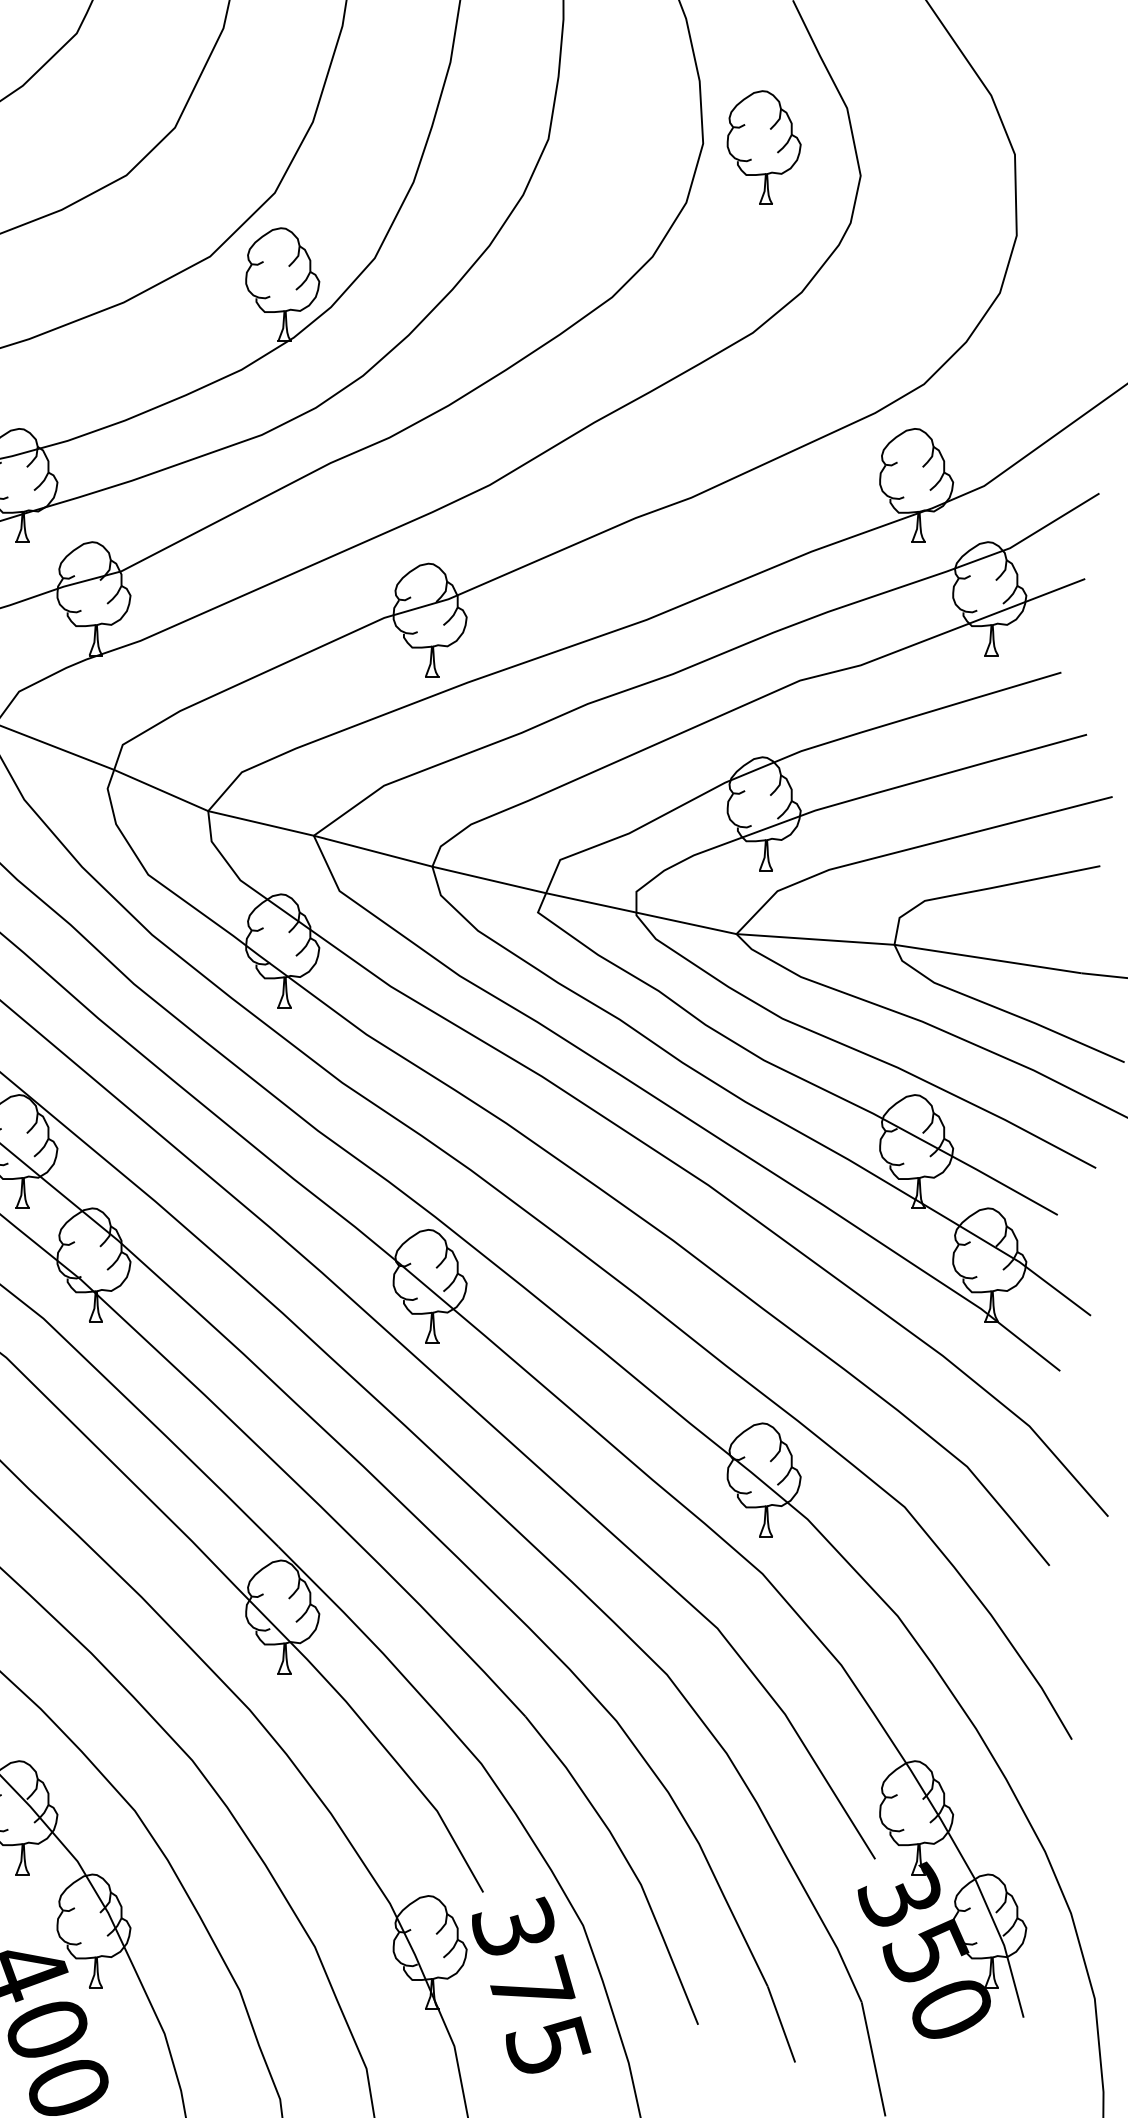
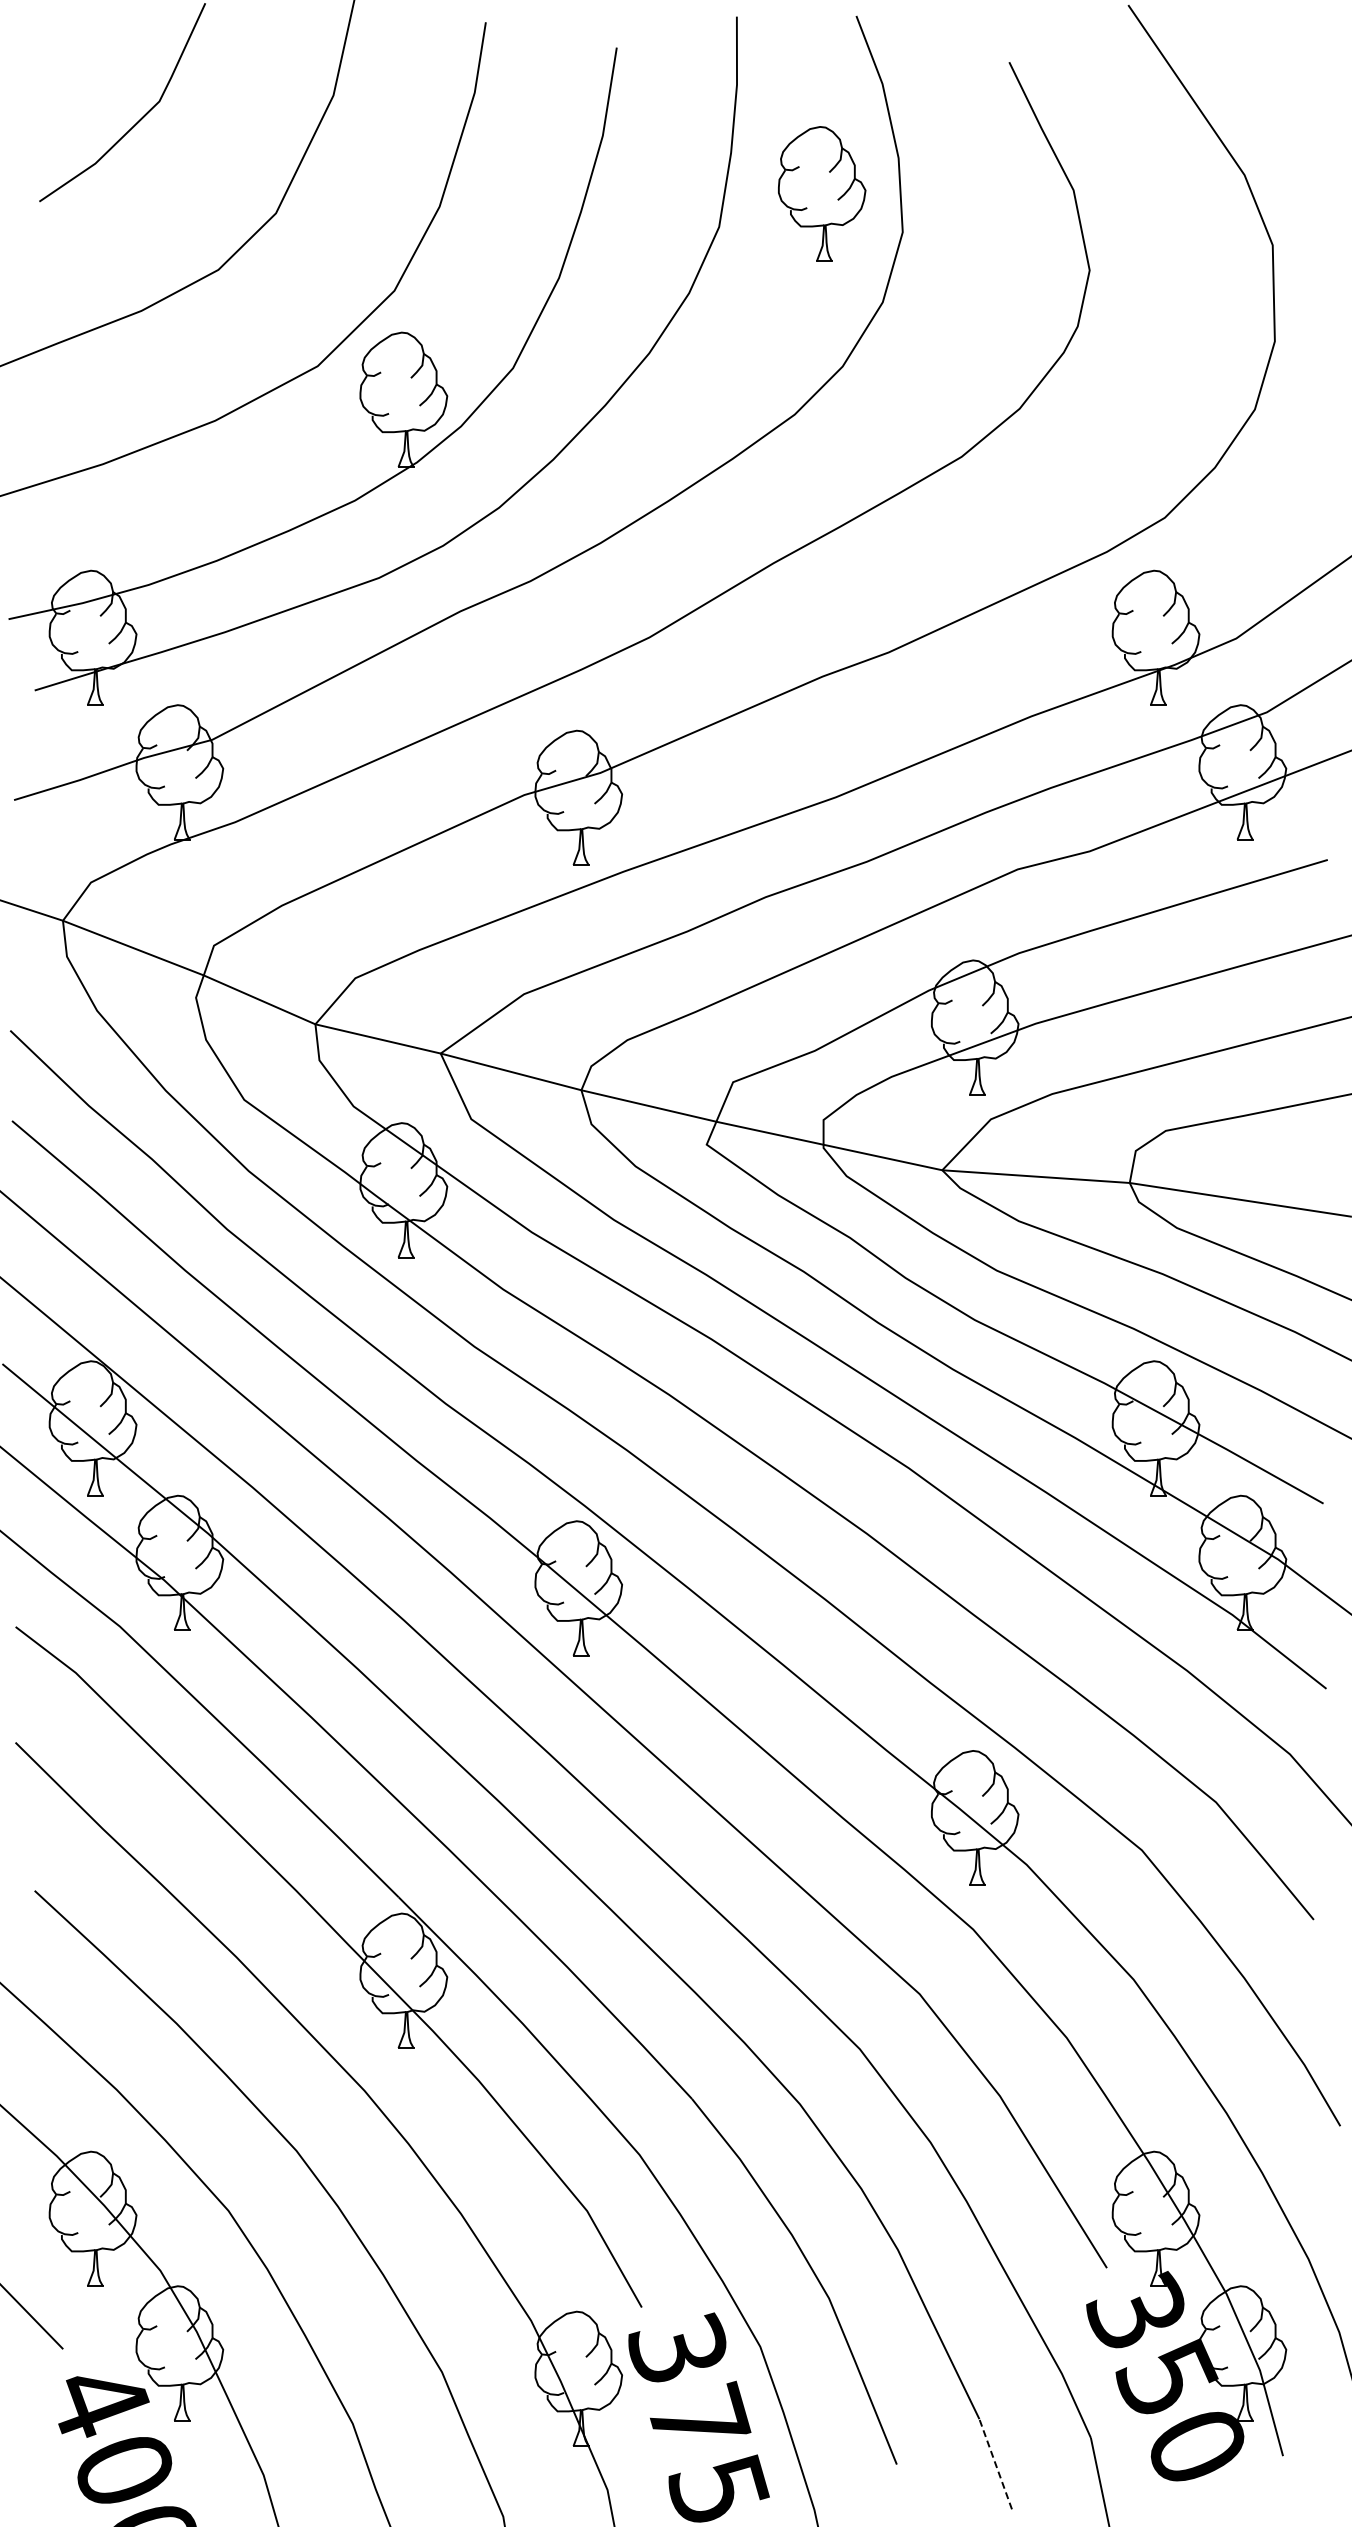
part: (764, 147) -> (822, 193), moved
line: (781, 2024) -> (995, 2464), solid -> dashed

